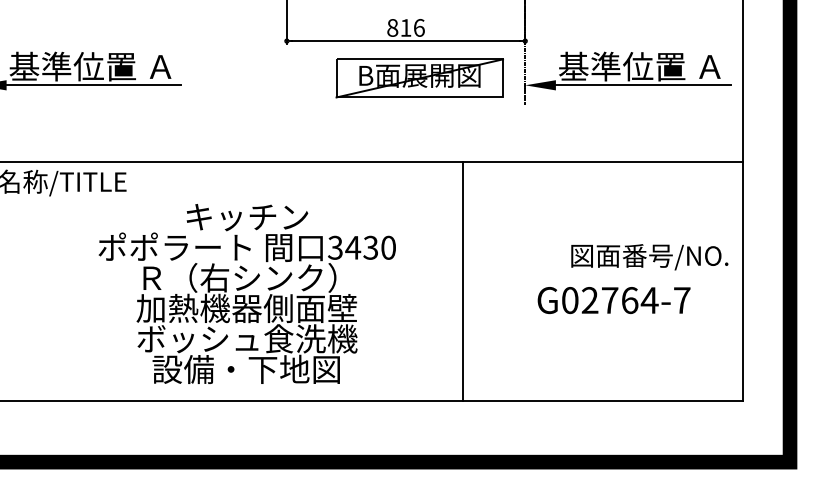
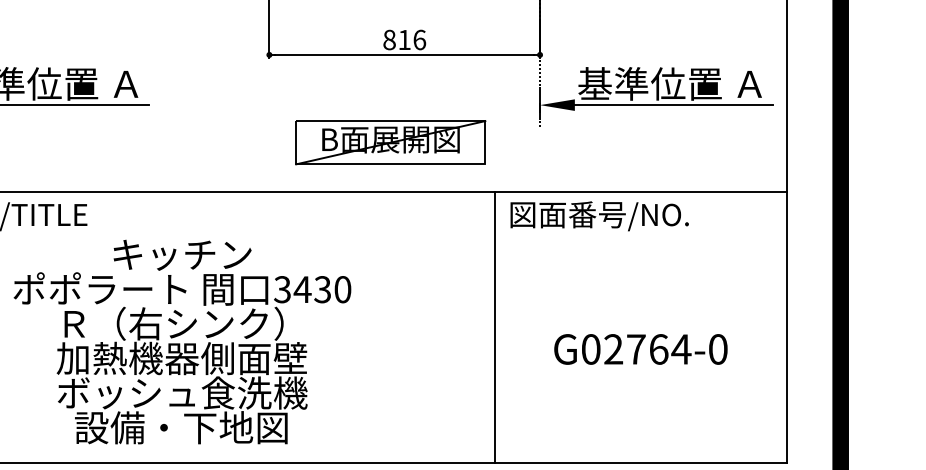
part: (419, 78) -> (390, 142), moved
text: (649, 257) -> (599, 216), moved
line: (463, 281) -> (494, 327), moved
text: (246, 293) -> (181, 341), moved
text: (682, 300) -> (718, 349), G02764-7 -> G02764-0

